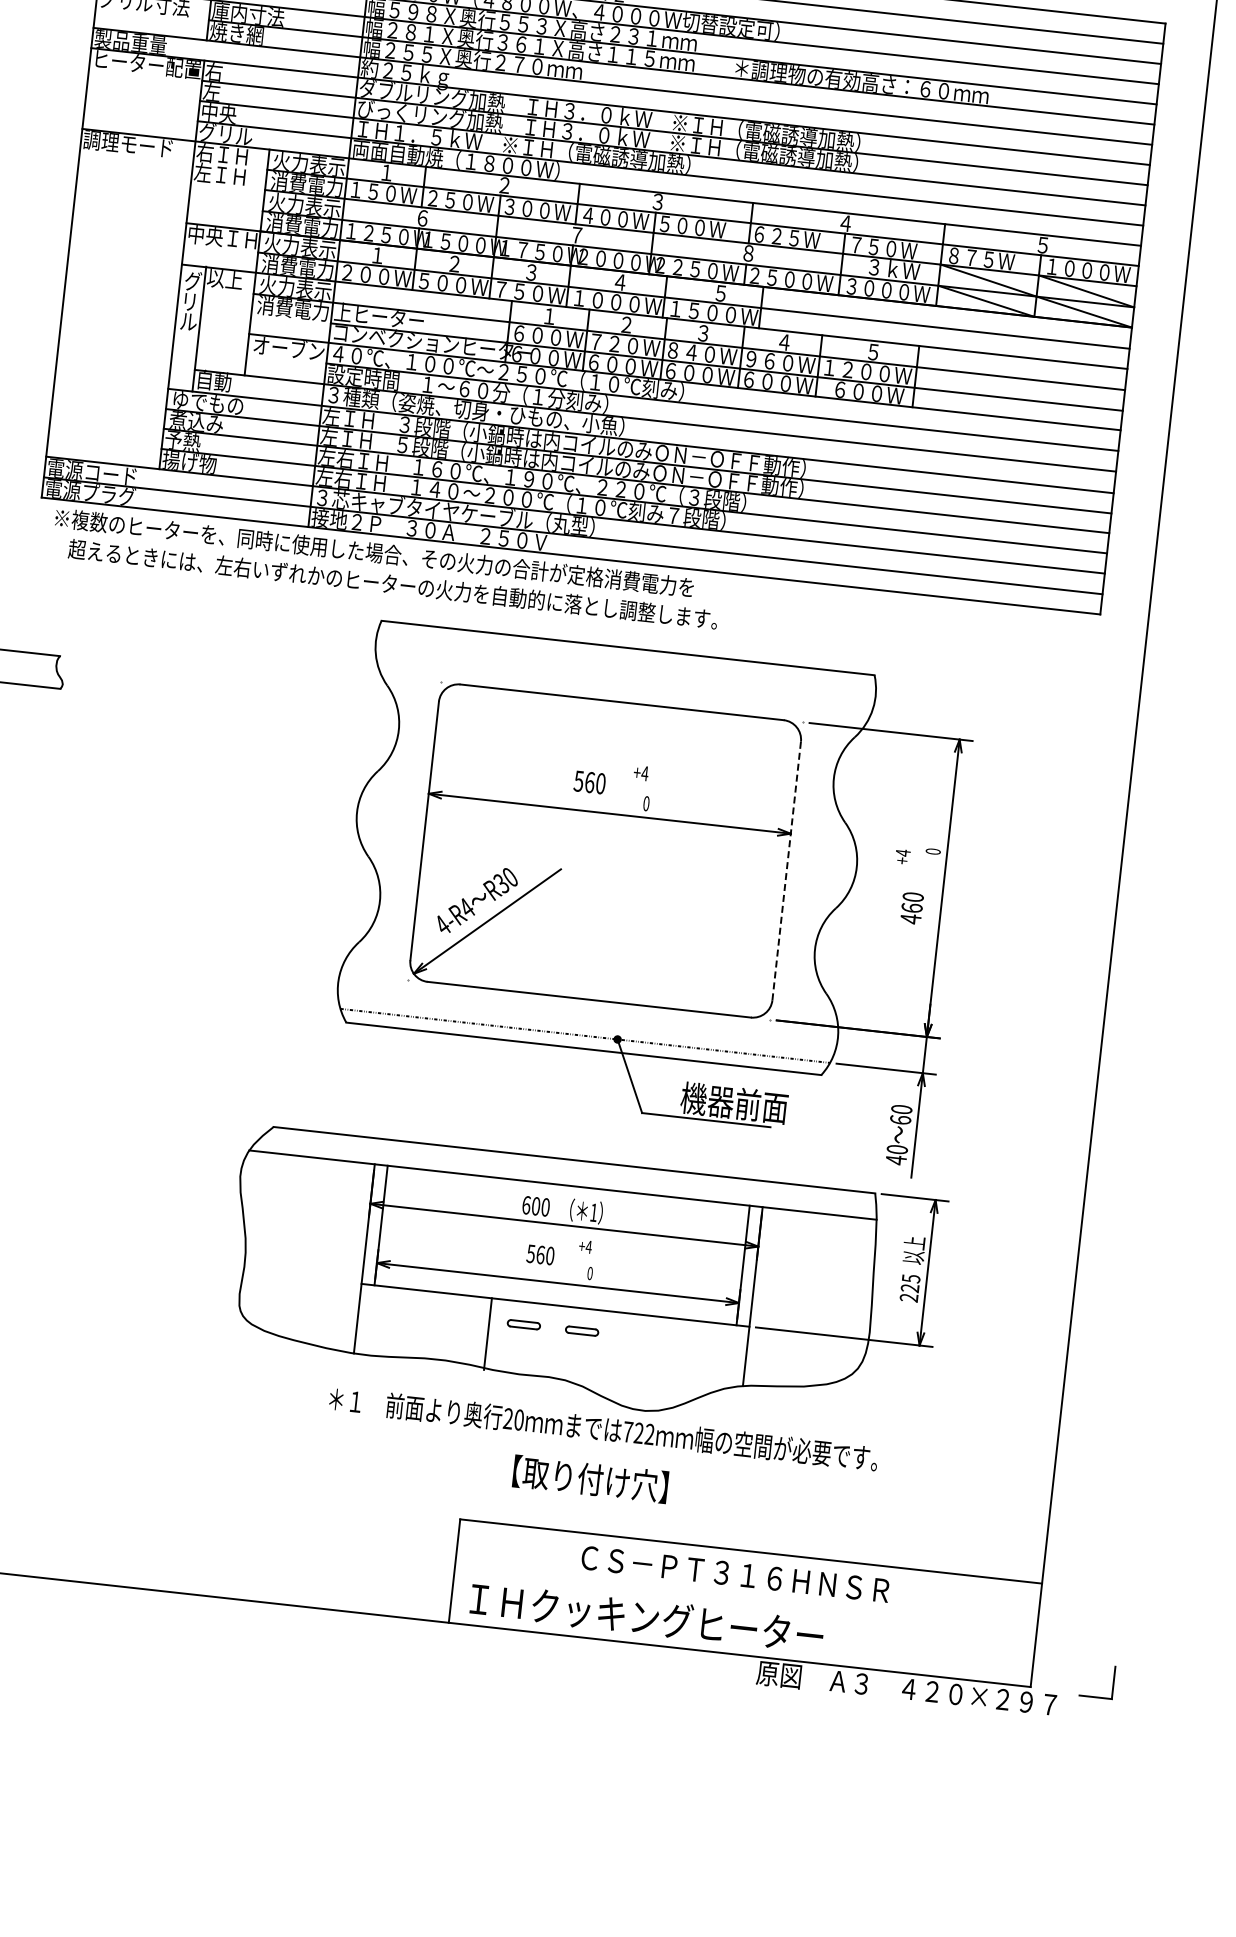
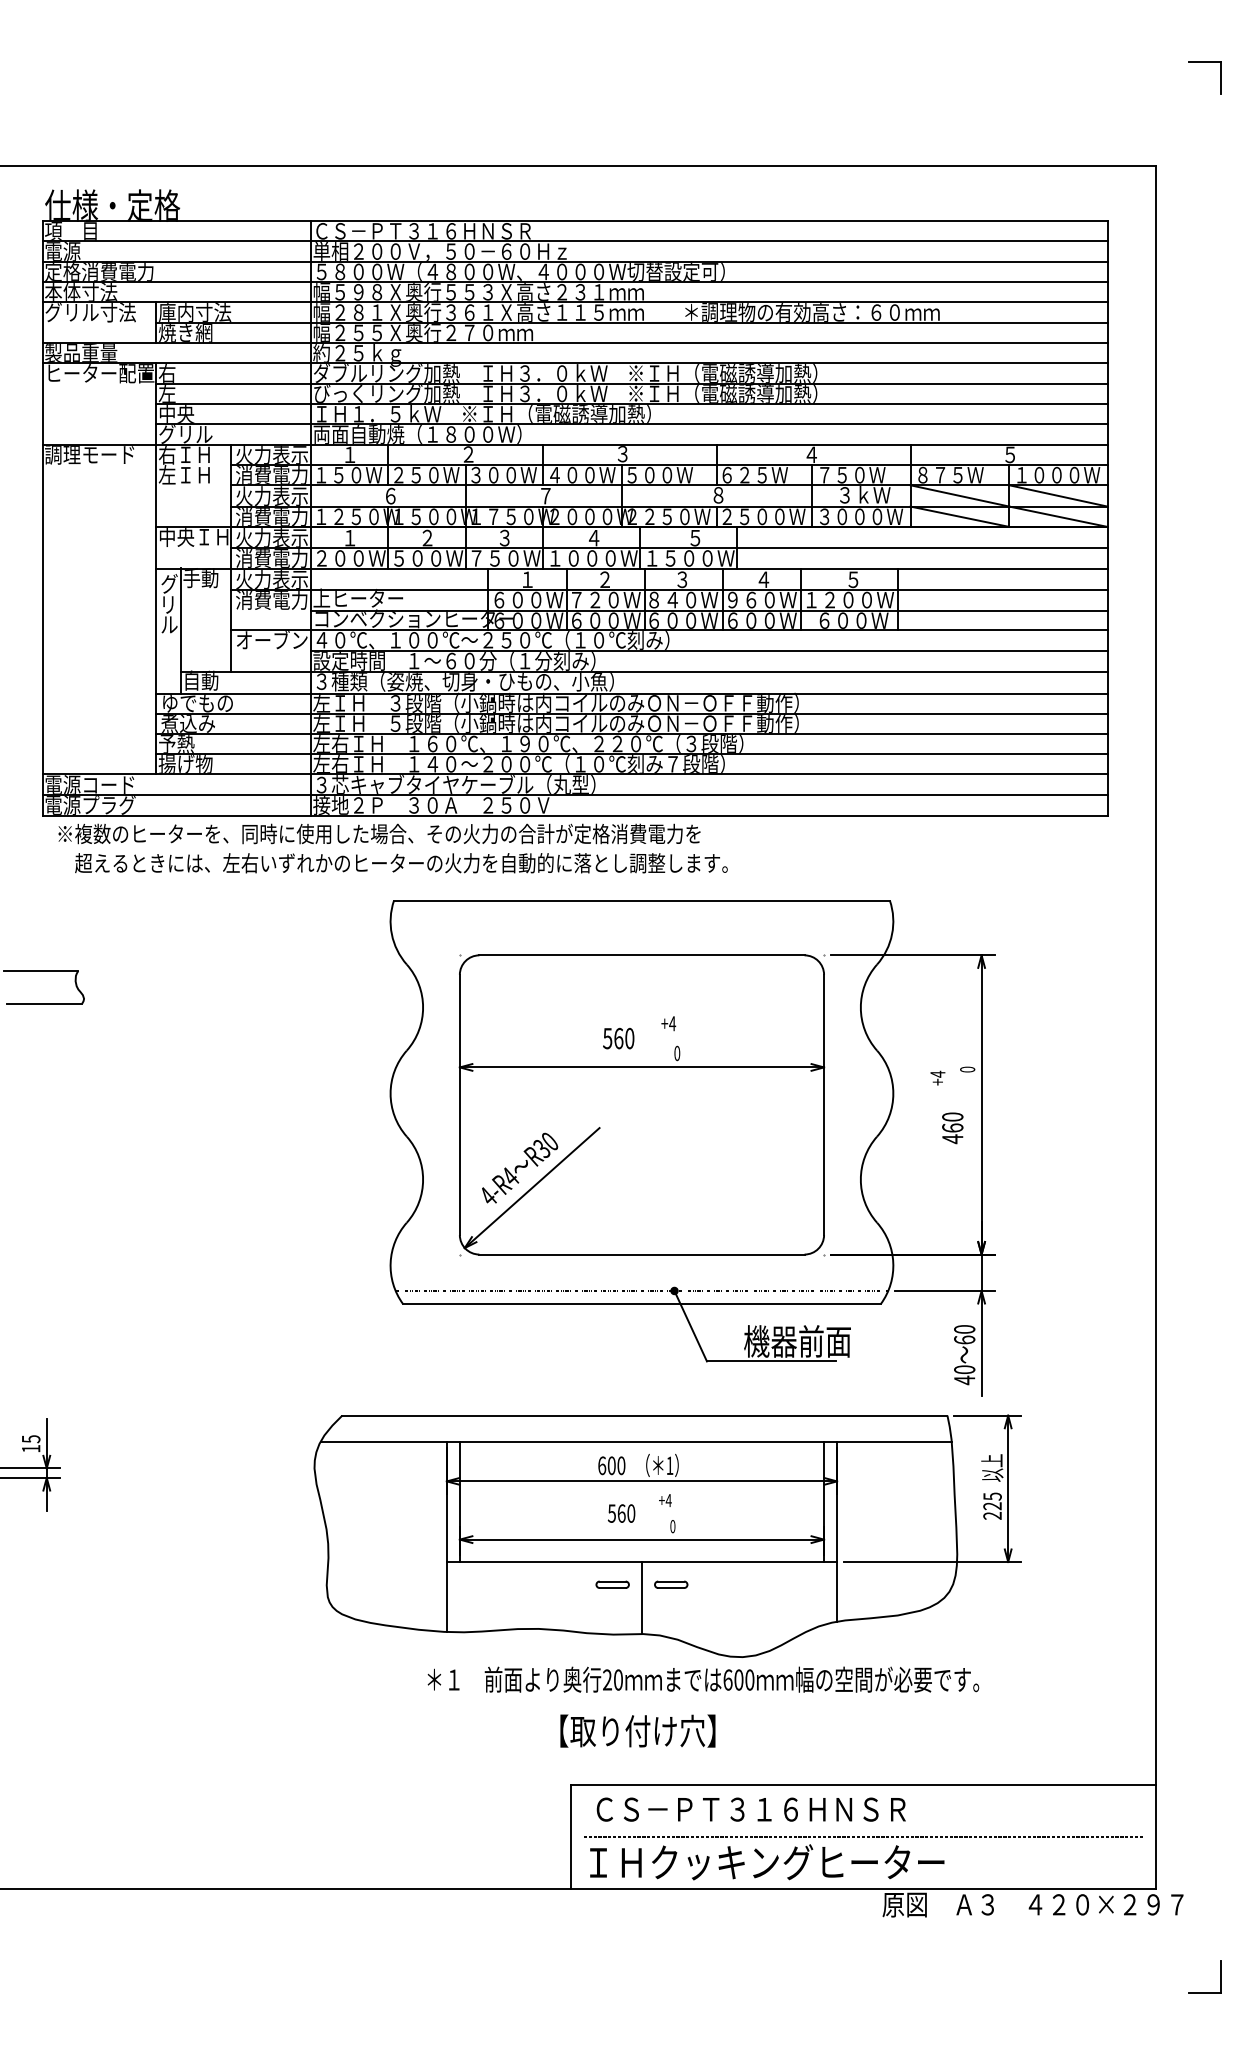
text: (224, 280) -> (200, 579), 以上 -> 手動
line: (787, 870) -> (824, 1104), dashed -> solid
line: (487, 1334) -> (641, 1598), moved
text: (638, 1432) -> (738, 1679), 722 -> 600
text: (590, 1478) -> (637, 1730), moved
text: (734, 1574) -> (750, 1809), moved
line: (745, 1603) -> (863, 1837), added
part: (1113, 1682) -> (1220, 1976), moved

